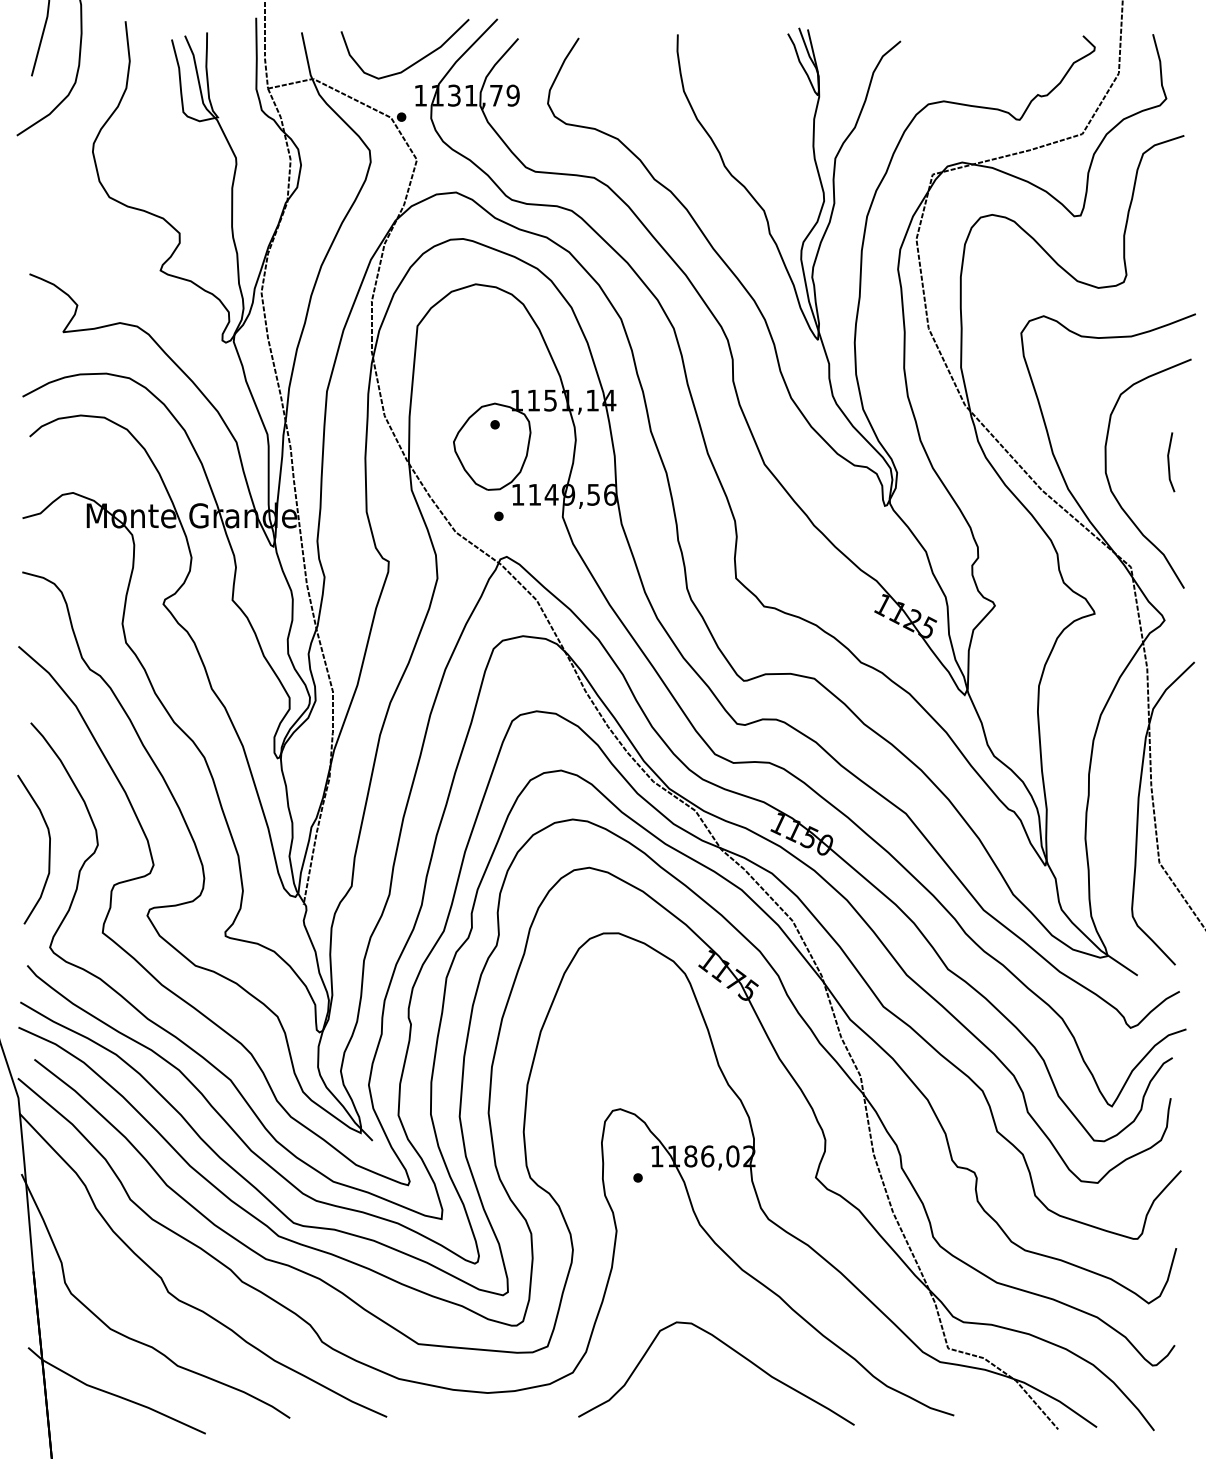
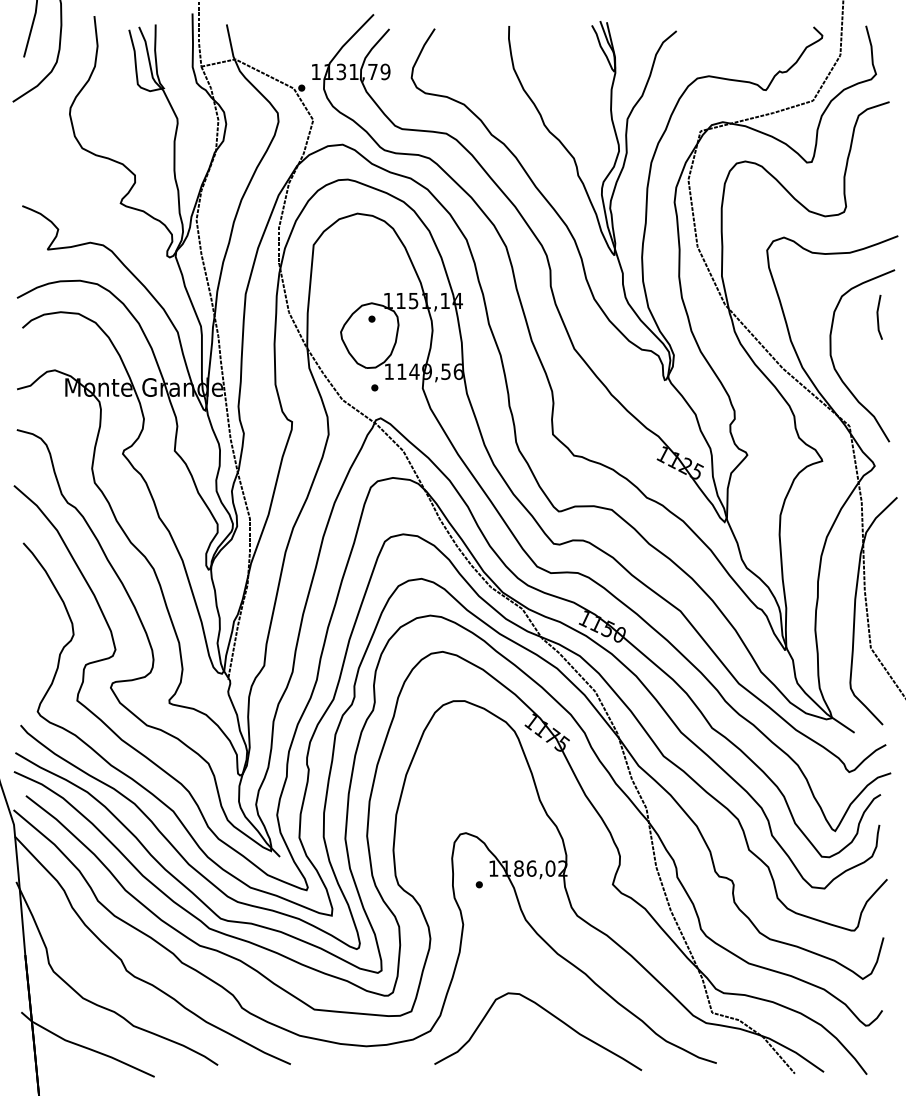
curve: (414, 61) -> (311, 46), removed
line: (1169, 461) -> (878, 316), moved
curve: (48, 850) -> (36, 638), removed

